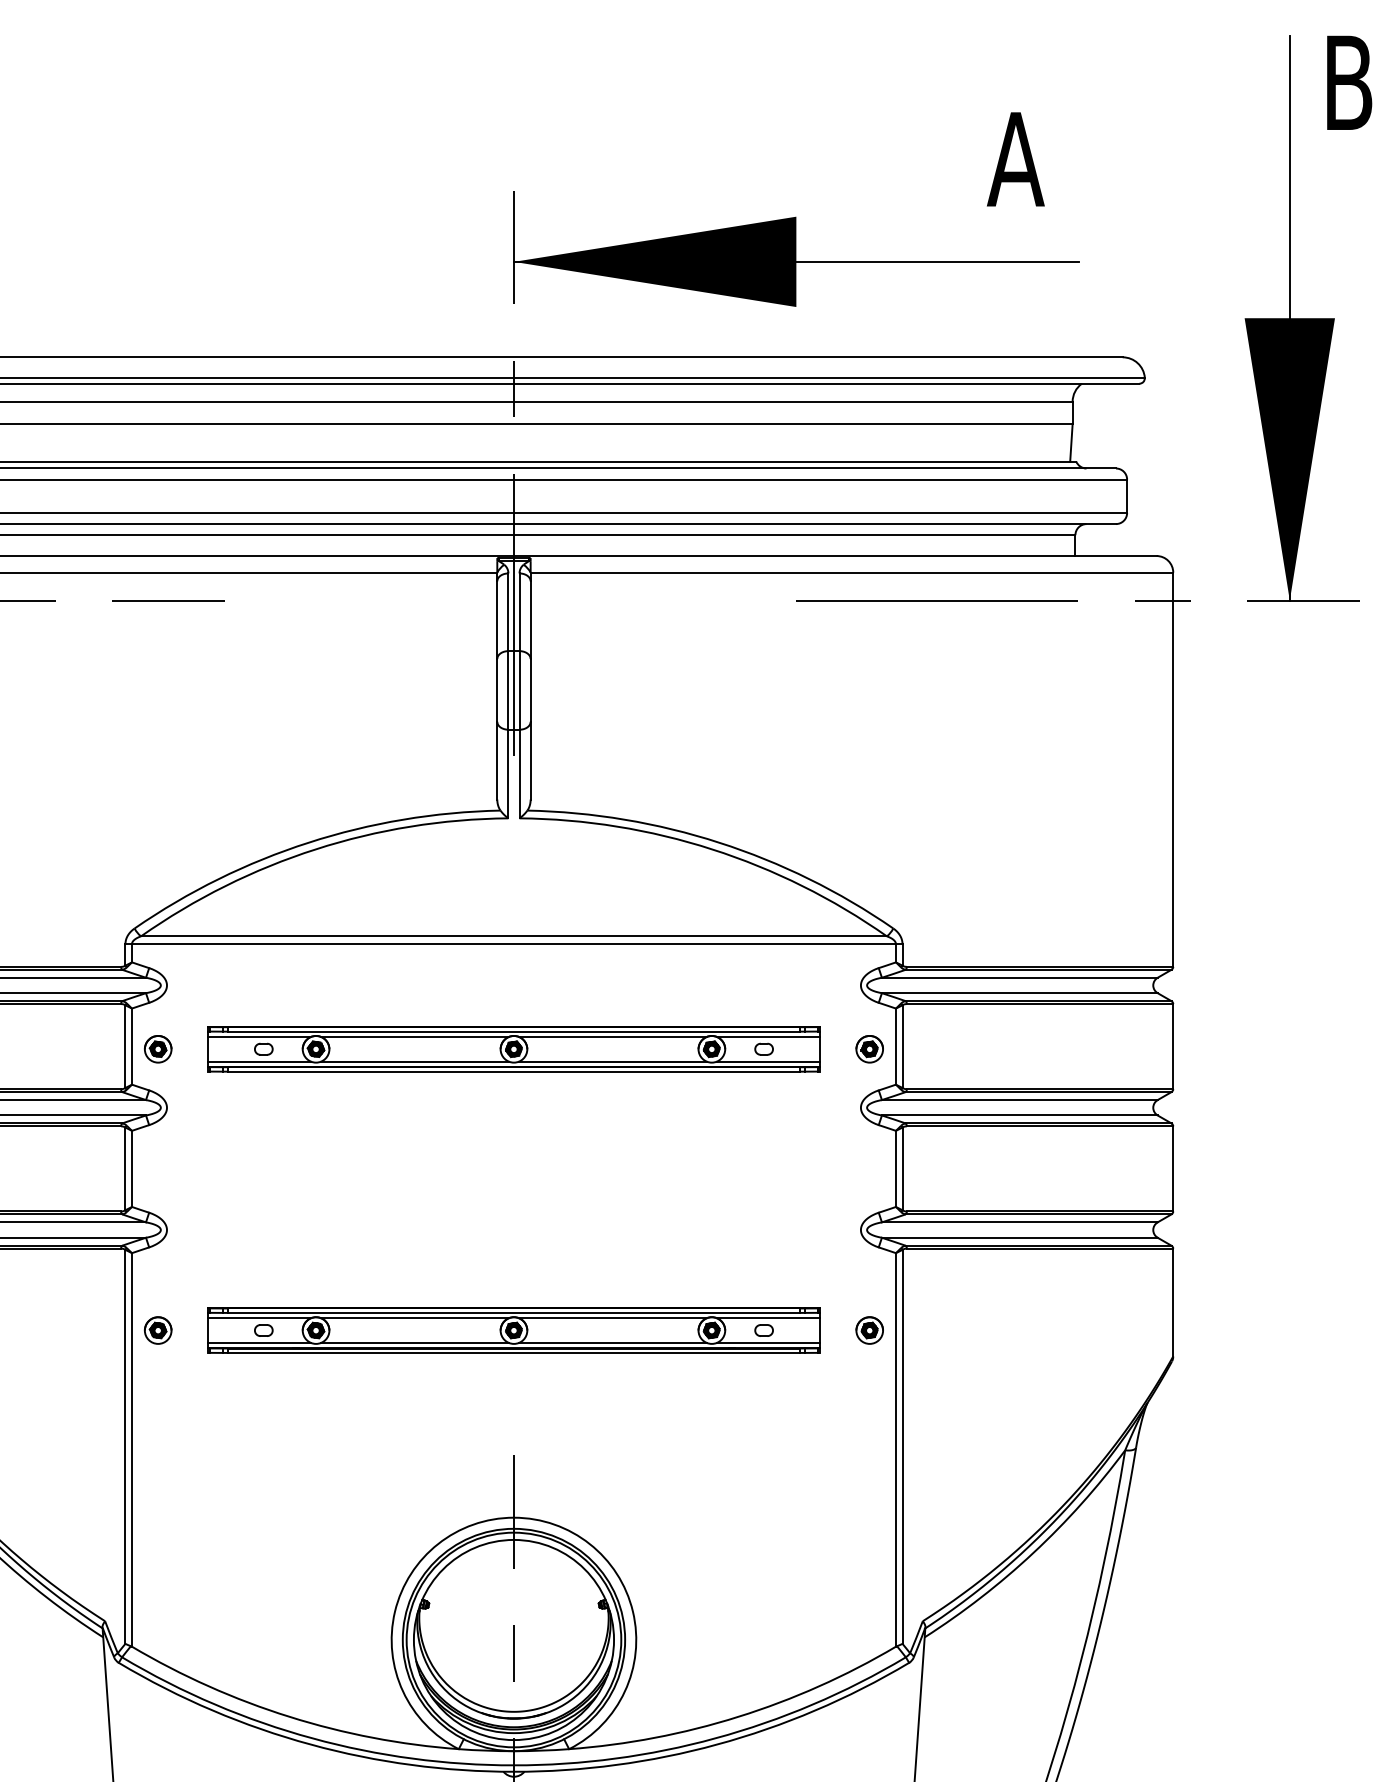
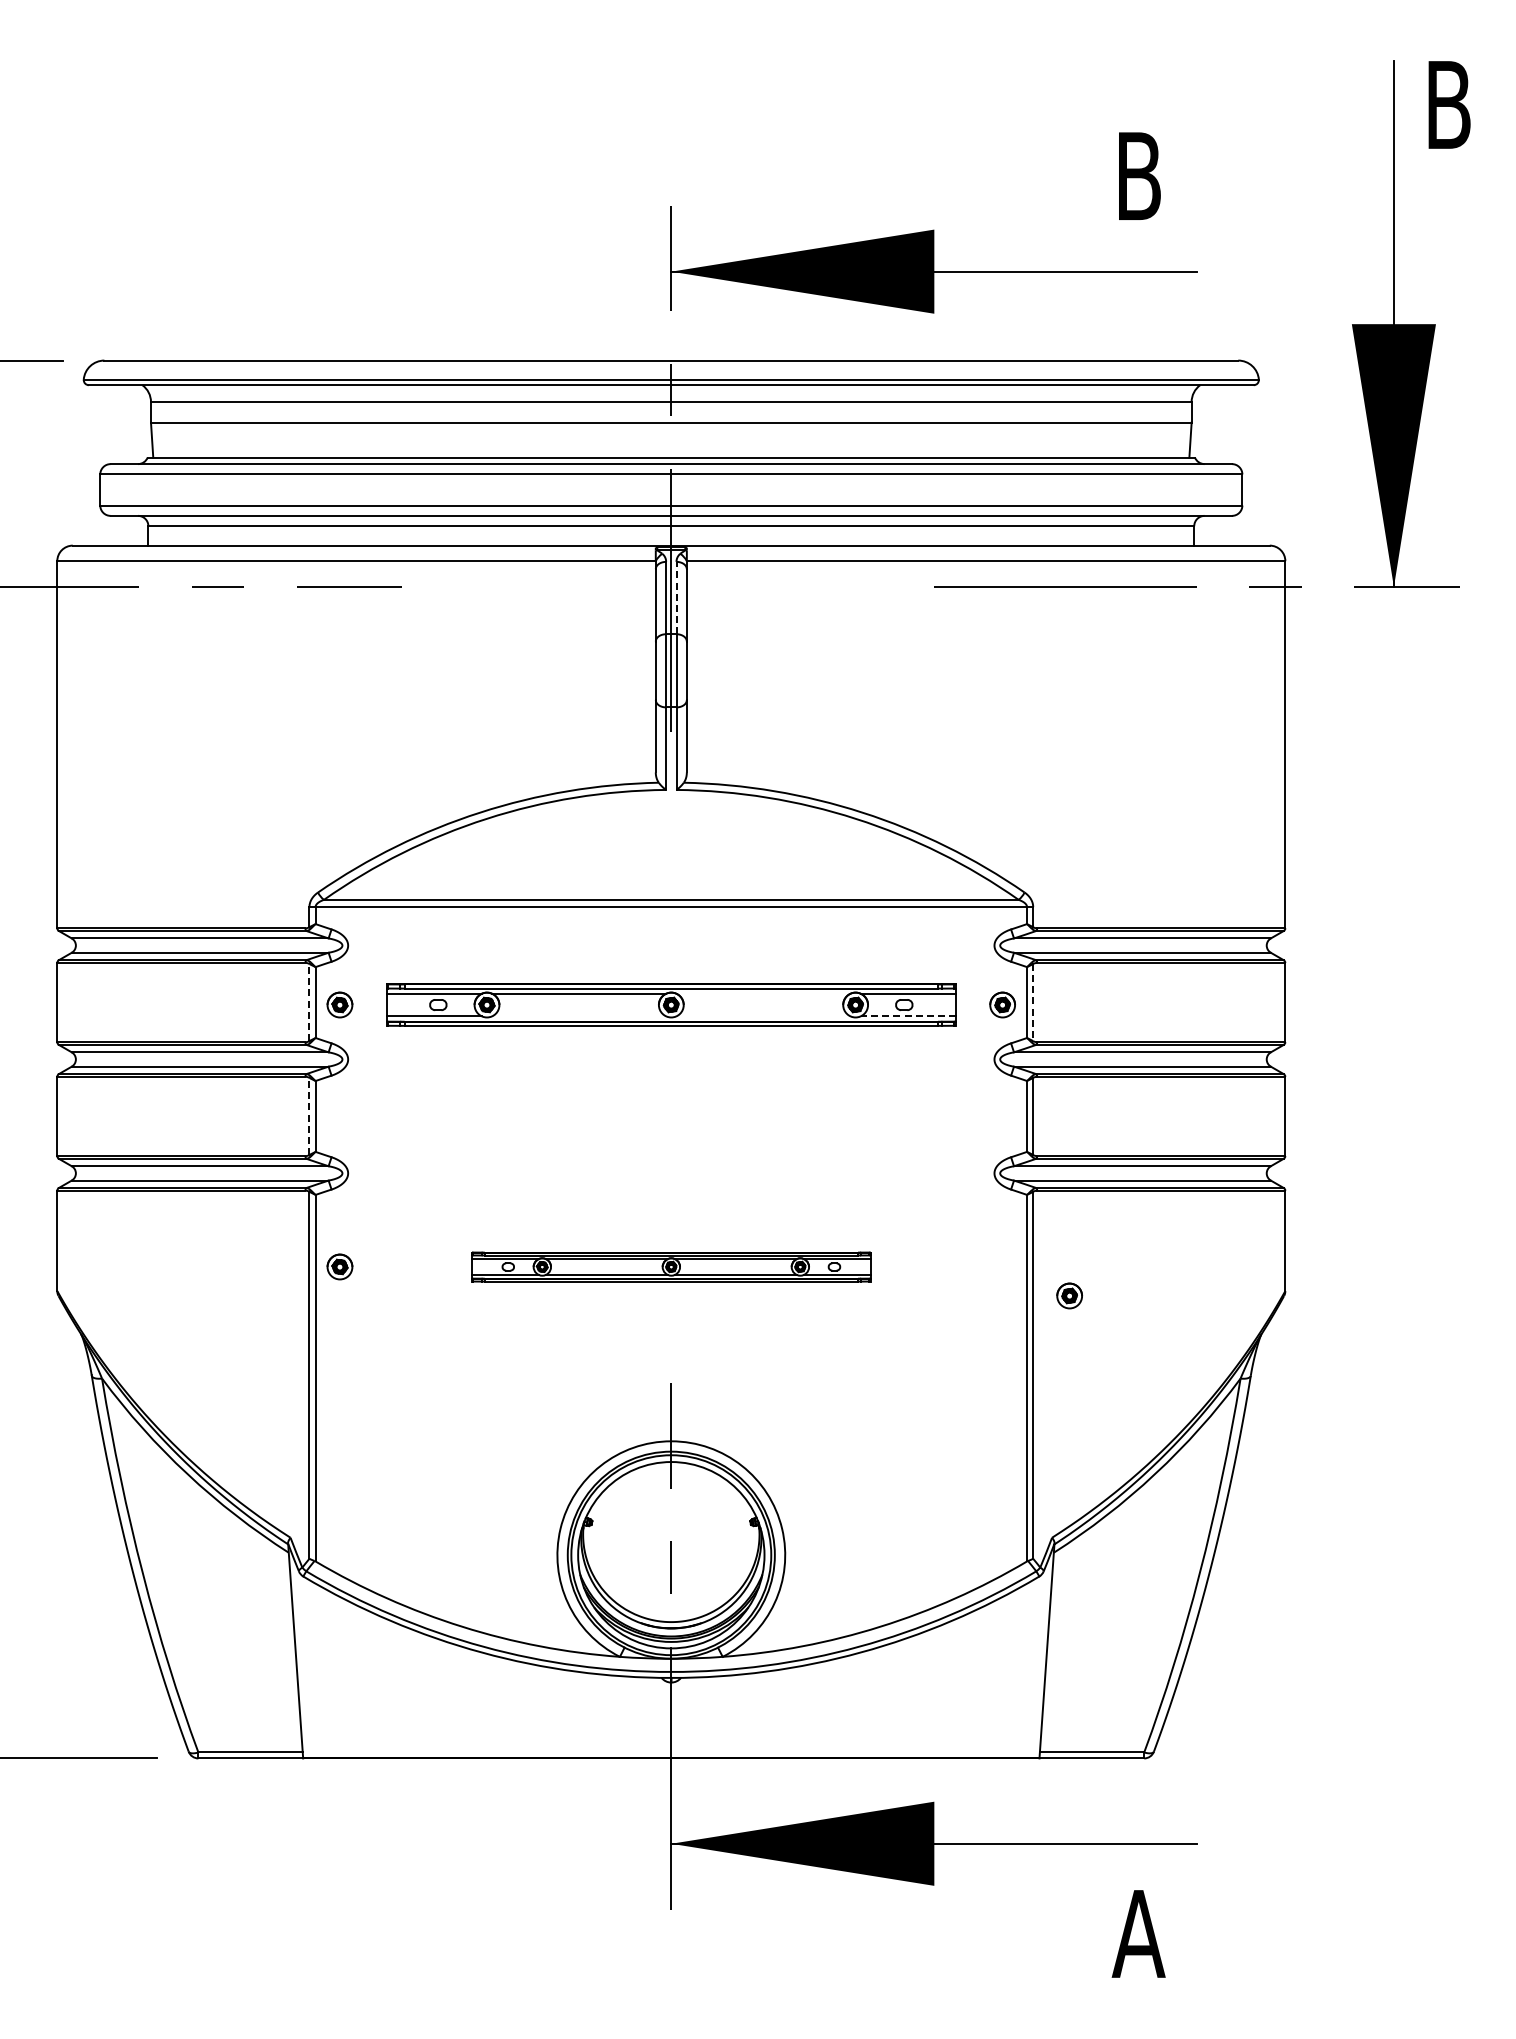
text: (1015, 158) -> (1138, 175), A -> B
line: (519, 611) -> (676, 597), solid -> dashed
line: (612, 1036) -> (763, 993), removed
line: (125, 1046) -> (309, 1002), solid -> dashed
line: (902, 1047) -> (1033, 1003), solid -> dashed
line: (415, 1061) -> (579, 1016), removed
line: (612, 1061) -> (763, 1016), removed
line: (768, 1061) -> (908, 1016), solid -> dashed
line: (125, 1167) -> (309, 1115), solid -> dashed
part: (514, 1330) -> (671, 1266), size x0.7
part: (869, 1330) -> (1069, 1295), moved

